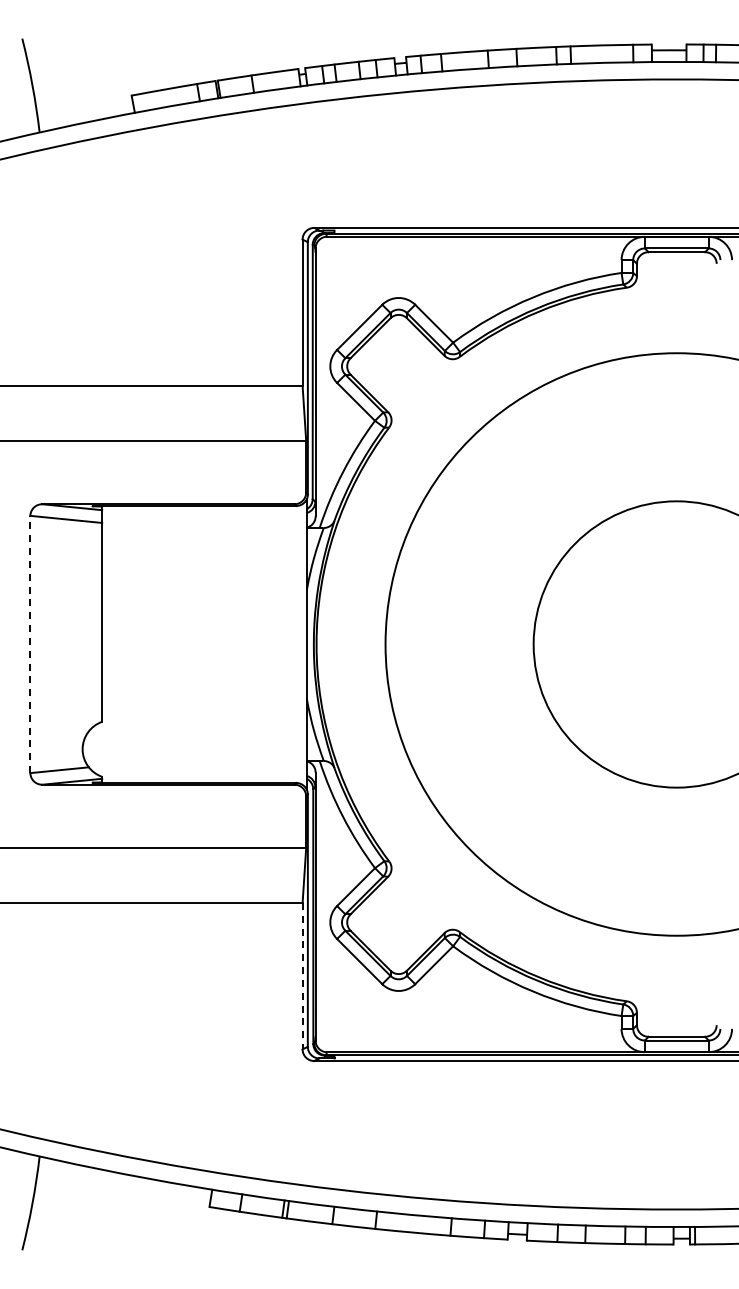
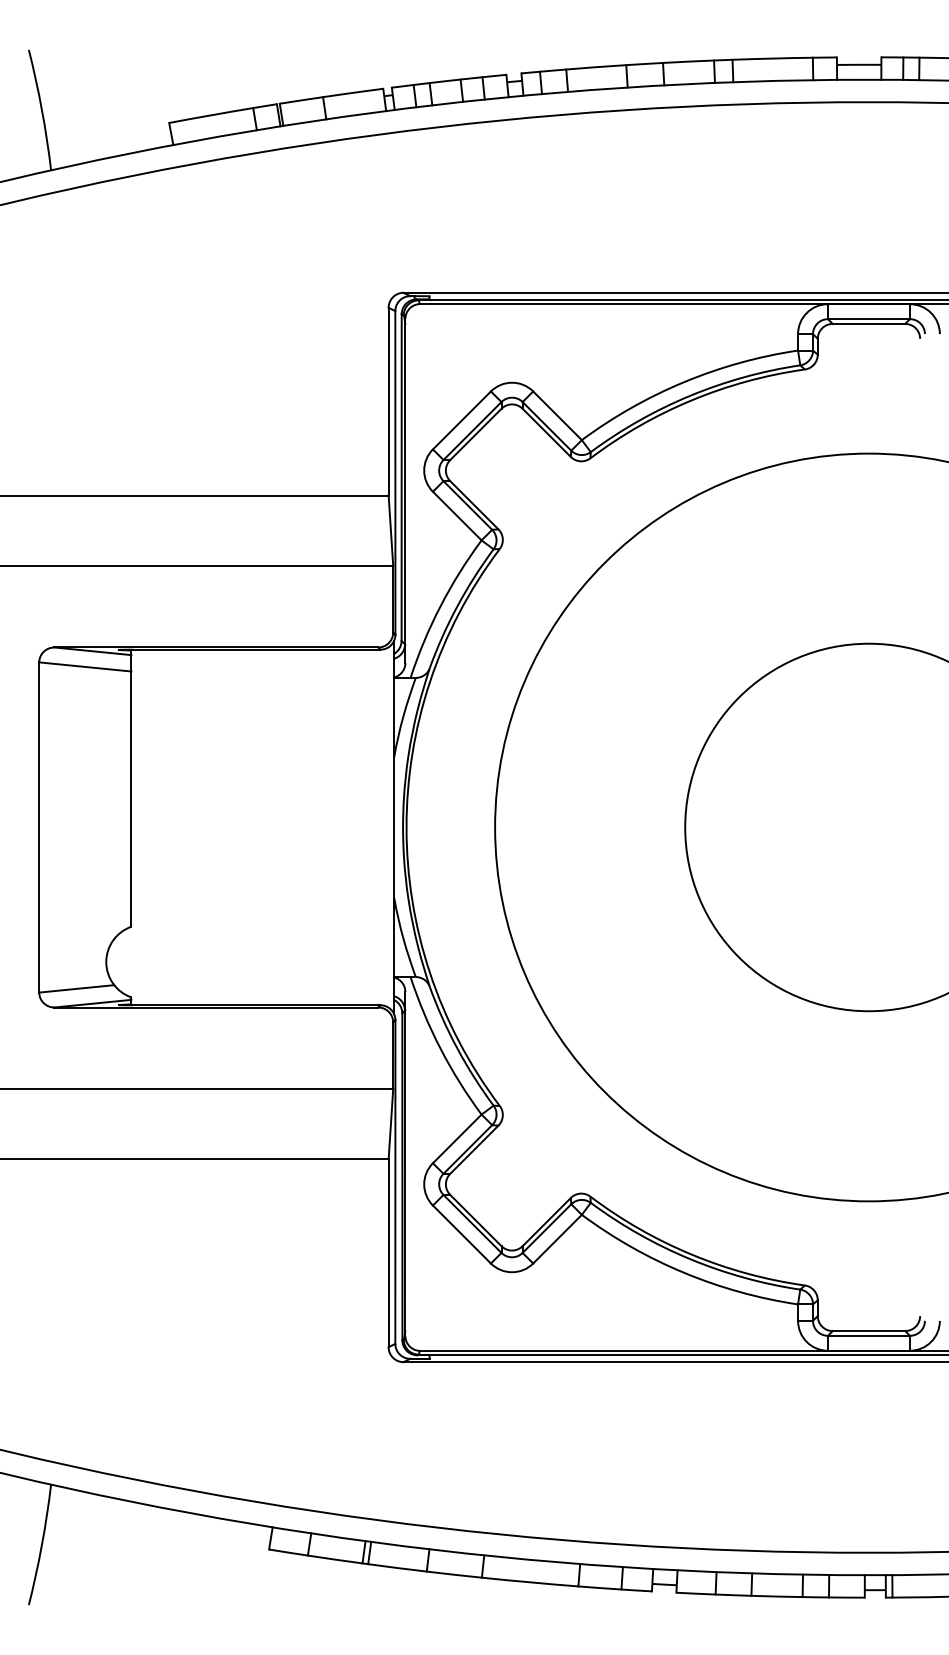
line: (30, 644) -> (39, 827), dashed -> solid
line: (302, 976) -> (388, 1253), dashed -> solid

